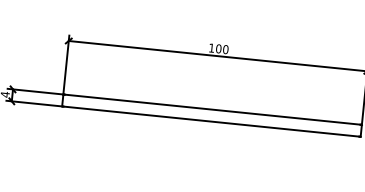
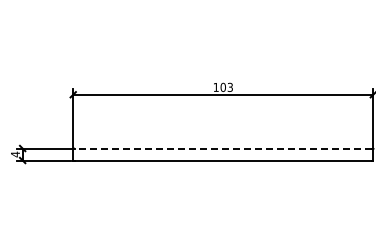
text: (226, 48) -> (230, 86), 100 -> 103
line: (211, 109) -> (222, 148), solid -> dashed

